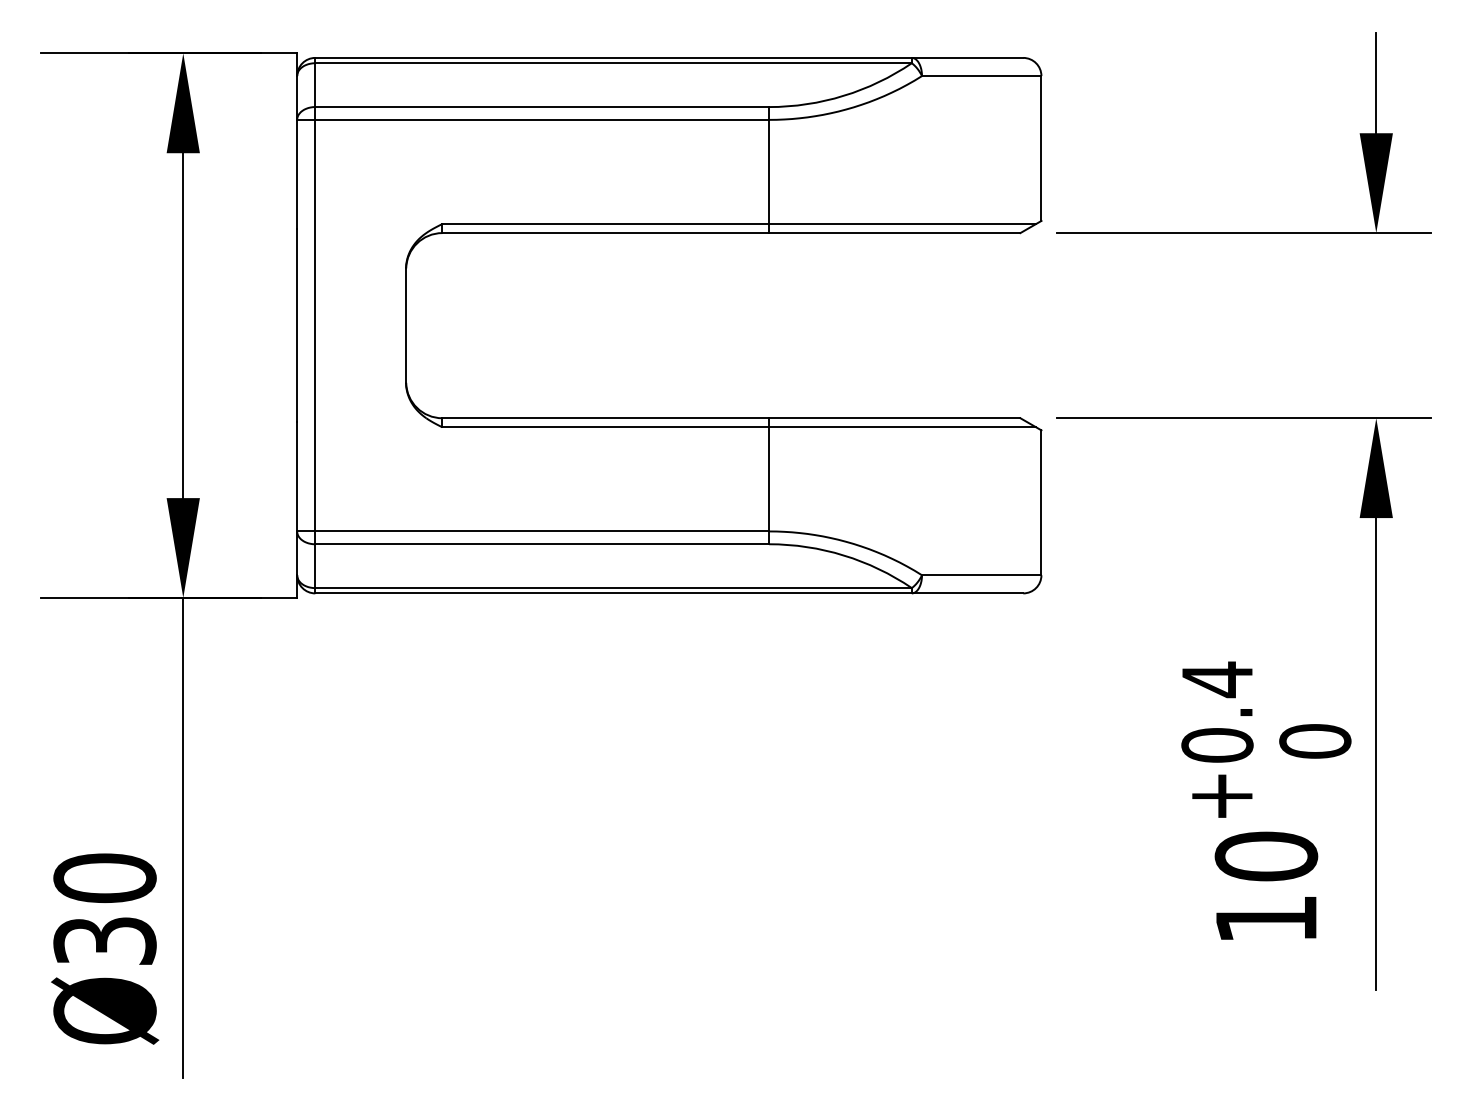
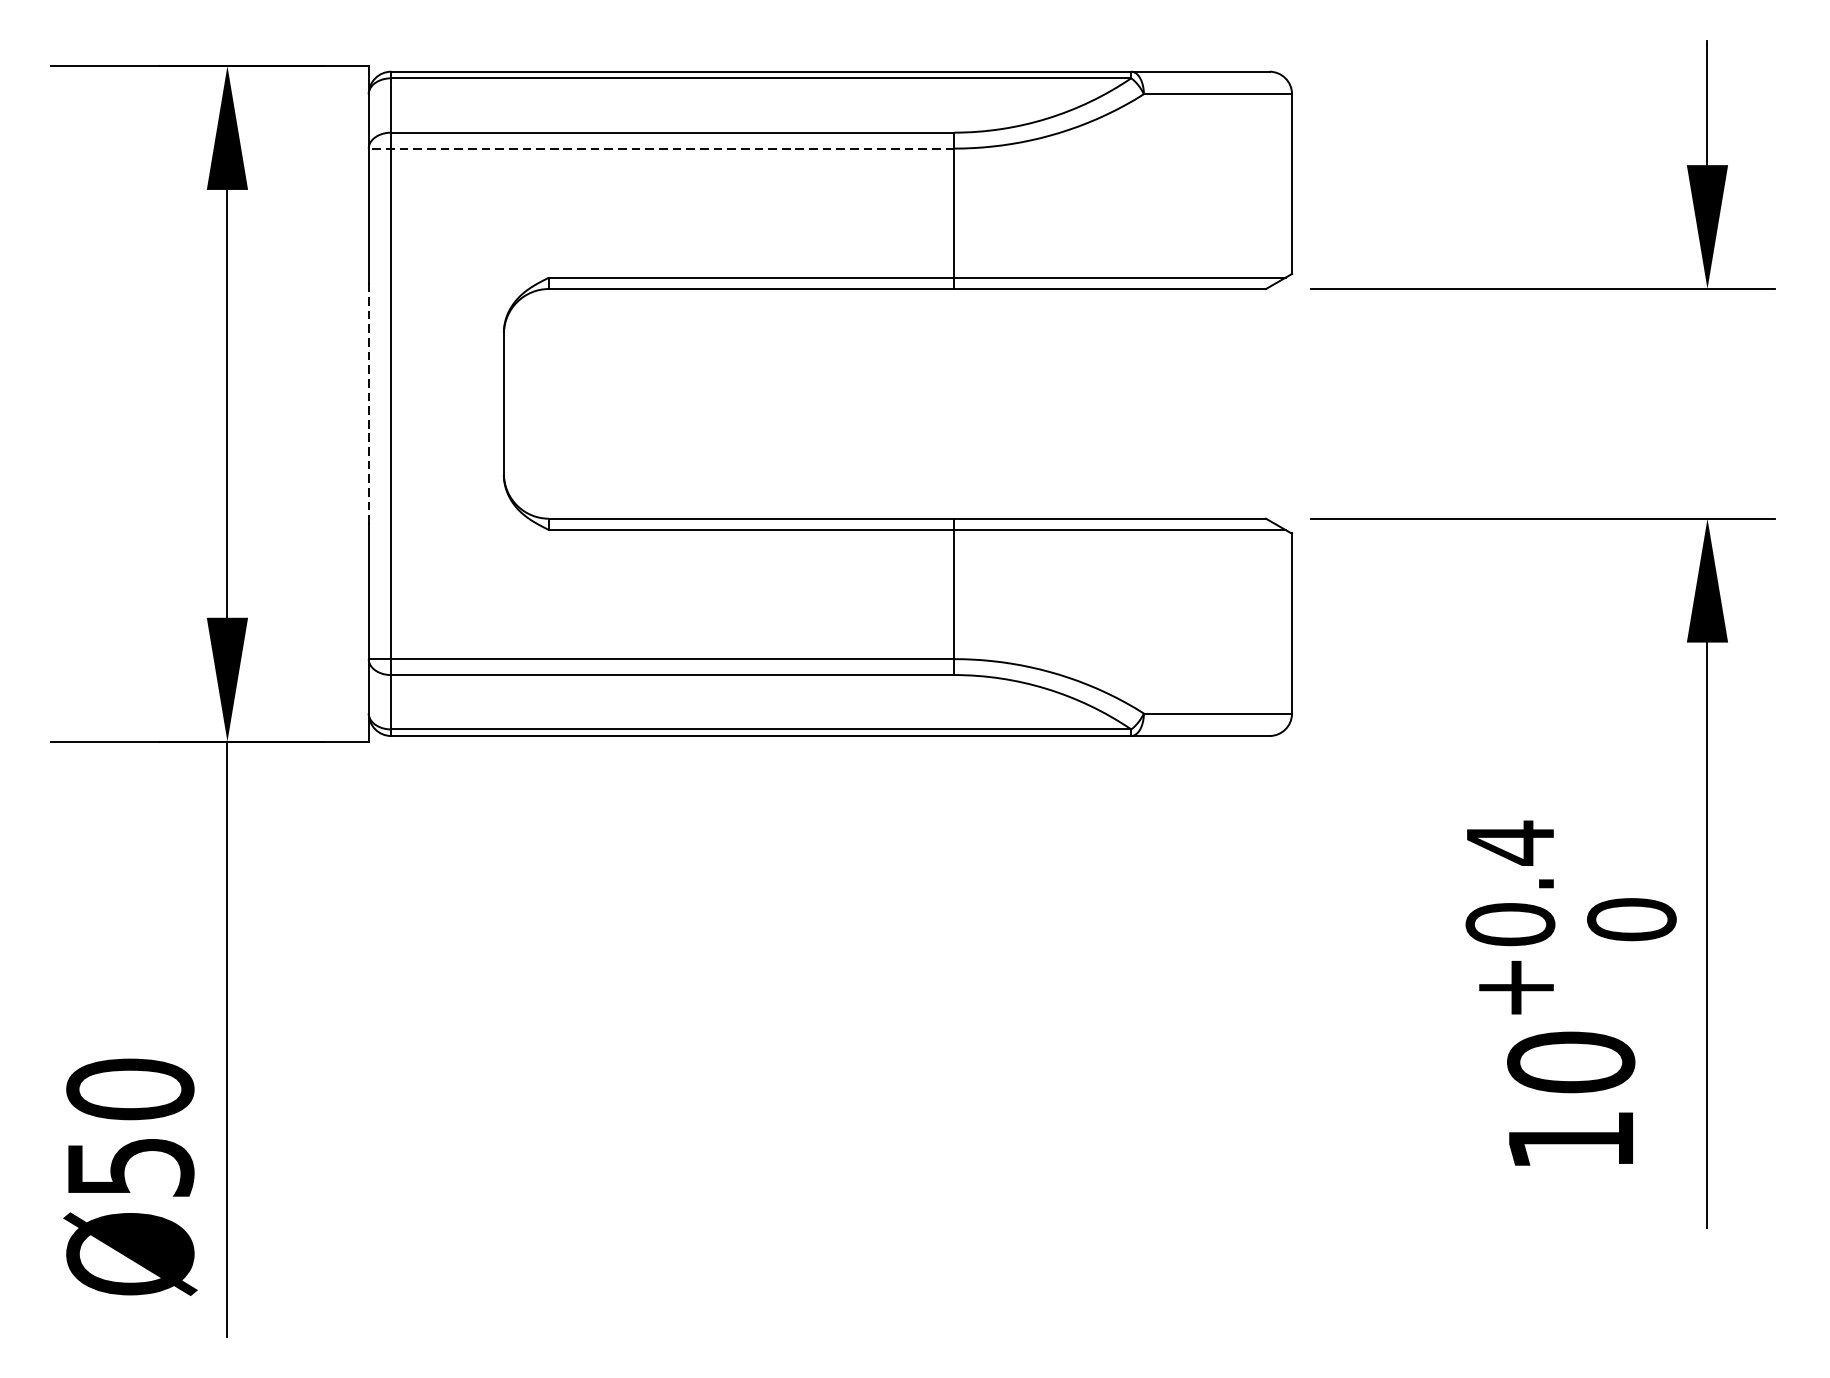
line: (533, 119) -> (661, 148), solid -> dashed
line: (297, 325) -> (369, 403), solid -> dashed
text: (104, 940) -> (129, 1166), Ø30 -> Ø50

